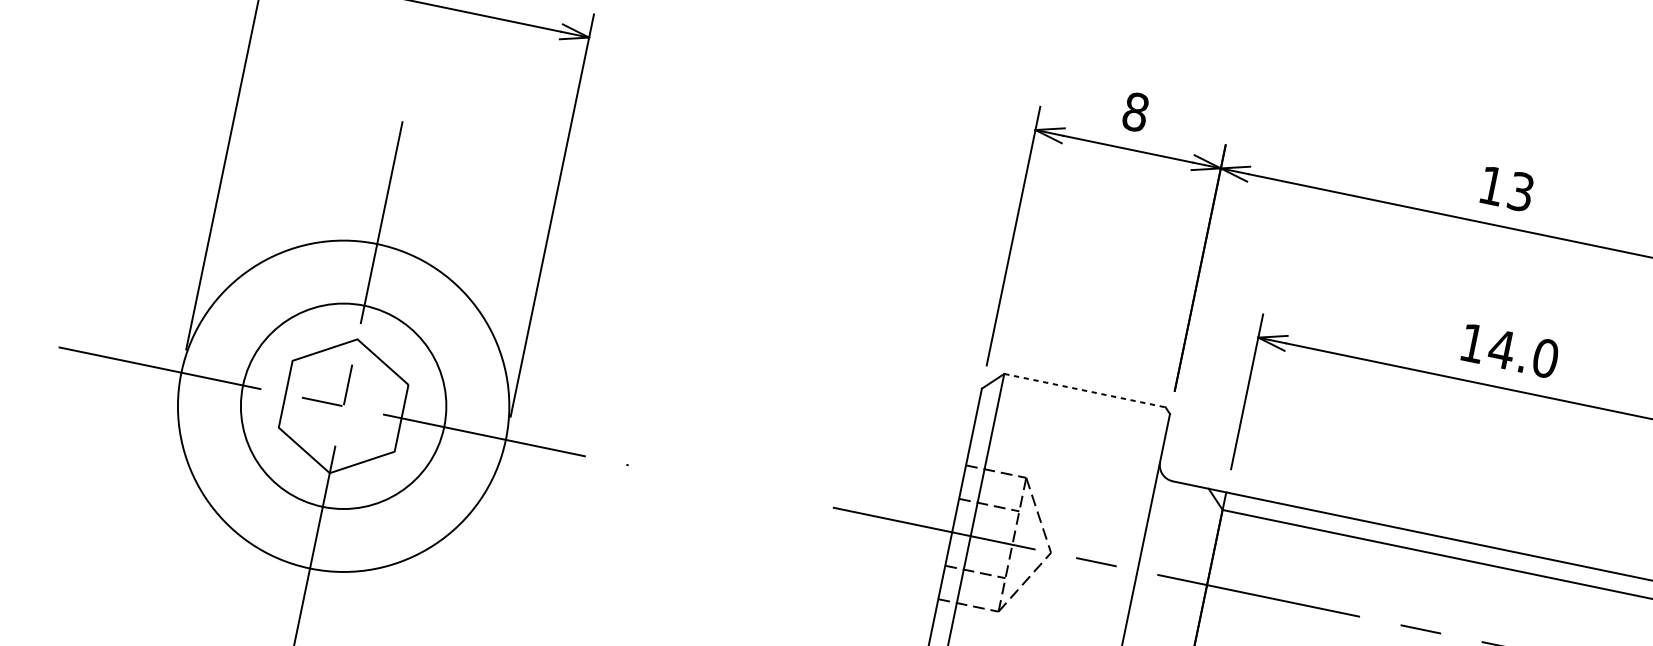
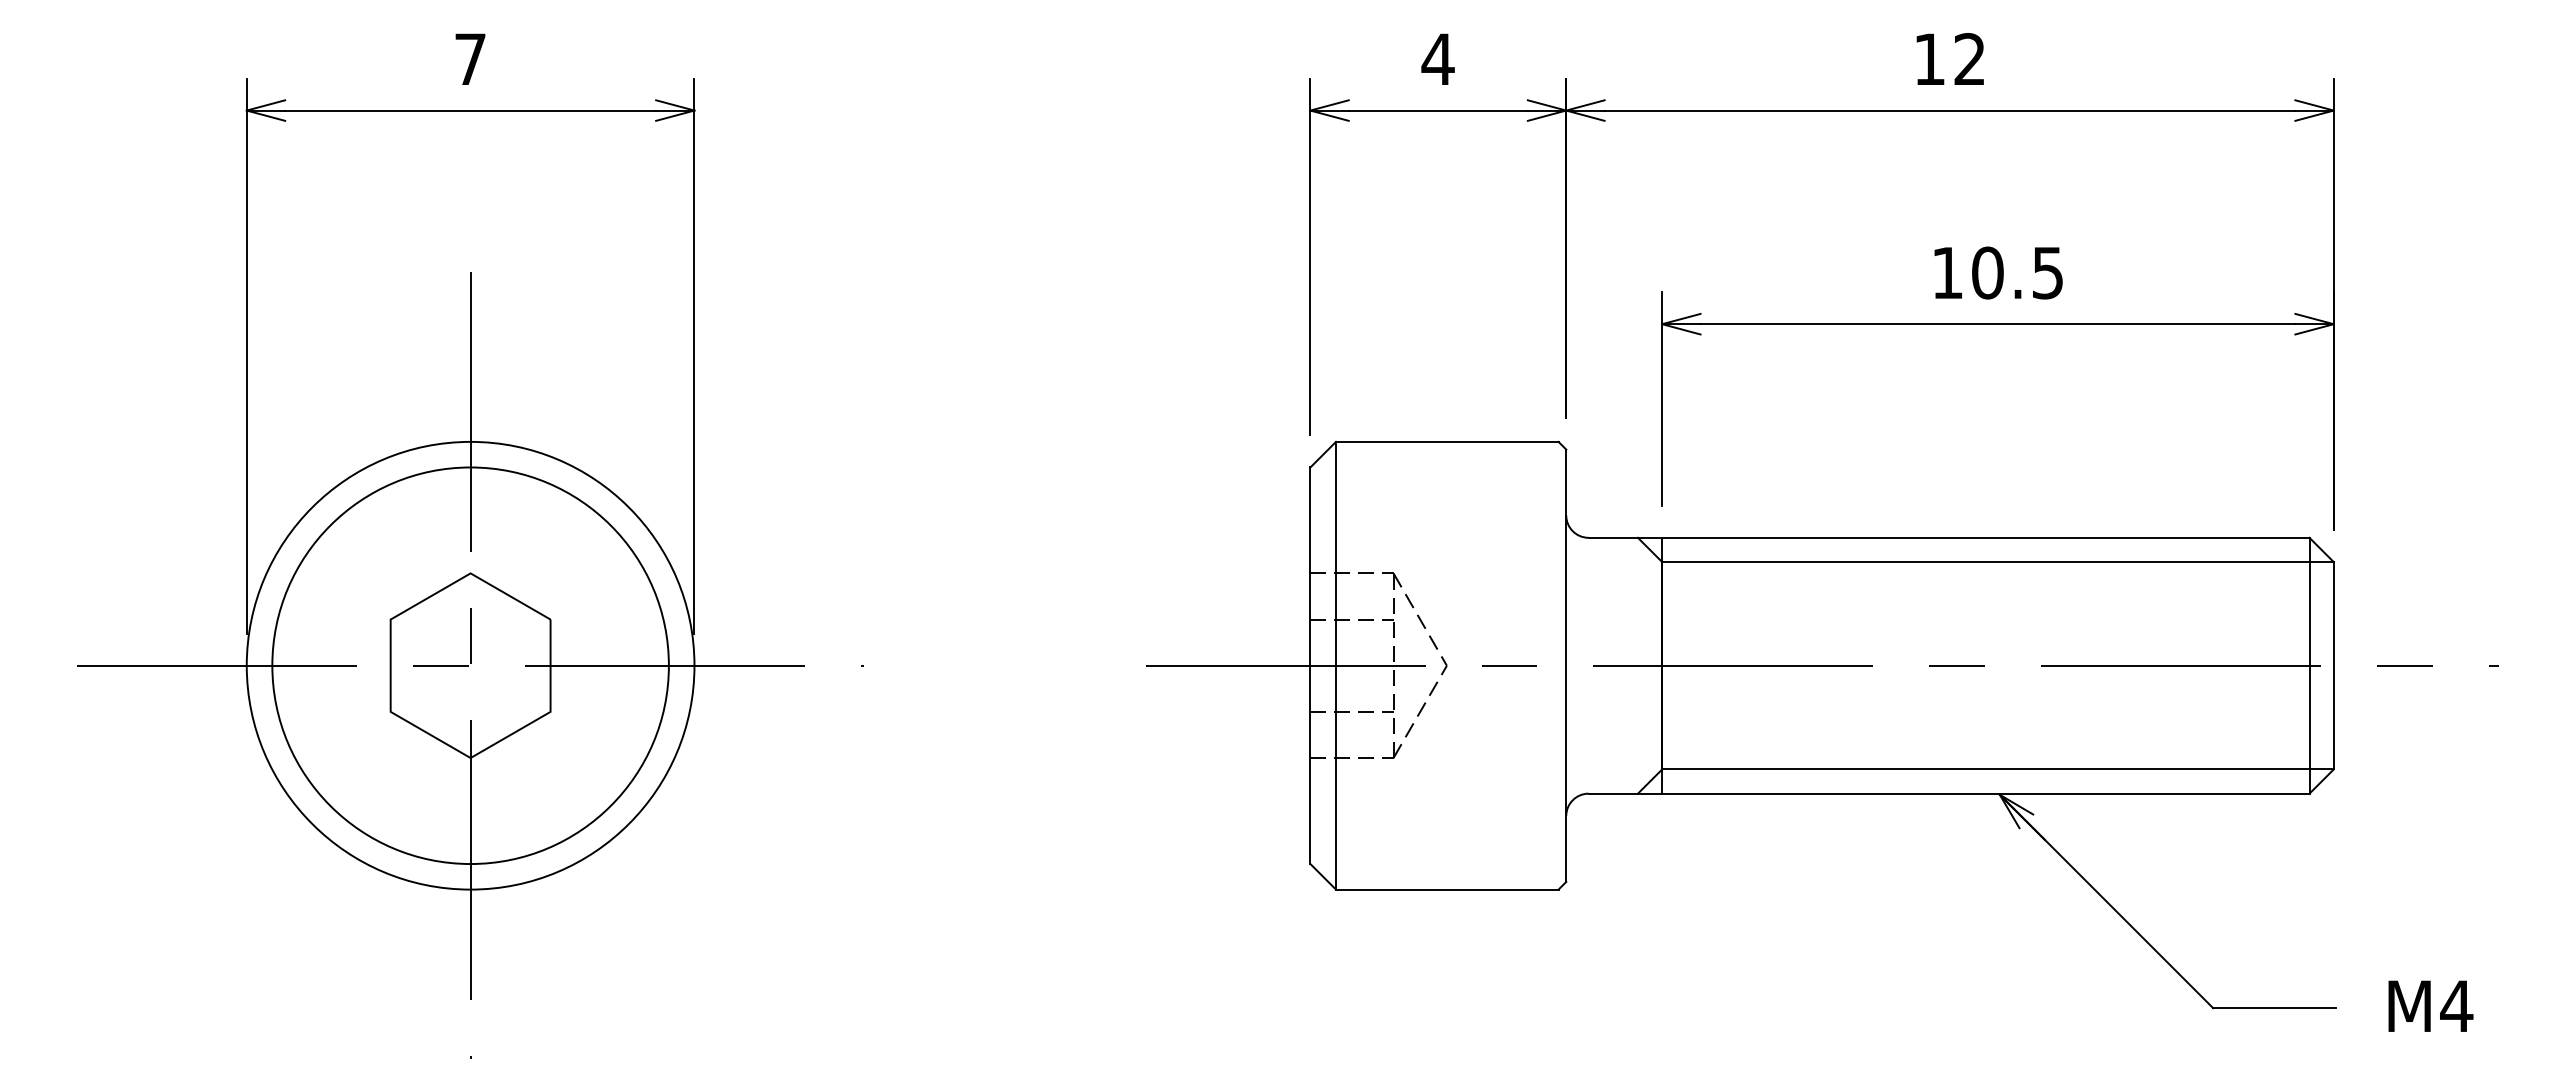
text: (1135, 112) -> (1437, 59), 8 -> 4
text: (1520, 191) -> (1969, 59), 13 -> 12
text: (1523, 353) -> (2017, 272), 14.0 -> 10.5
line: (1085, 390) -> (1447, 441), dashed -> solid
circle: (343, 406) -> (470, 665), size x1.43

